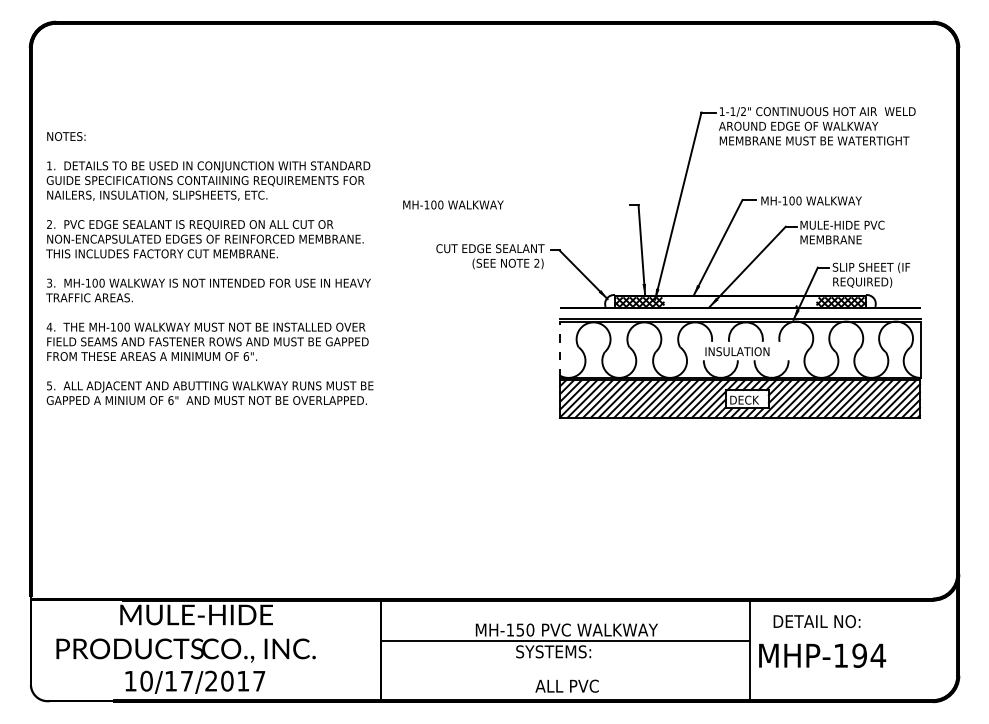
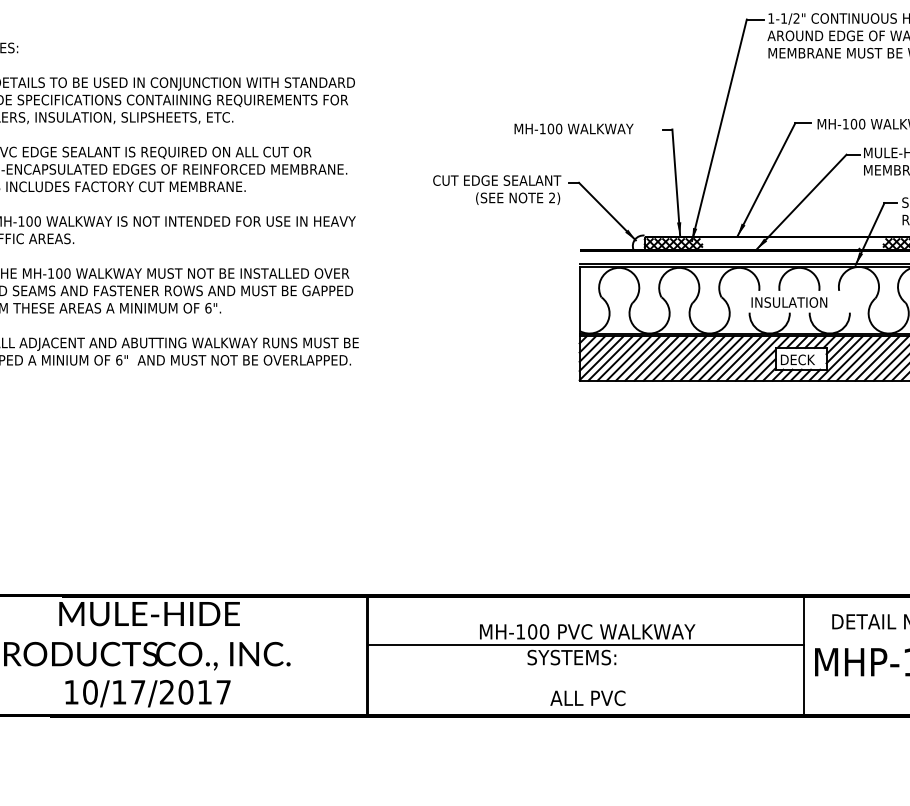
text: (453, 204) -> (574, 128), moved
line: (560, 349) -> (580, 299), dashed -> solid
text: (520, 629) -> (532, 631), MH-150 -> MH-100

